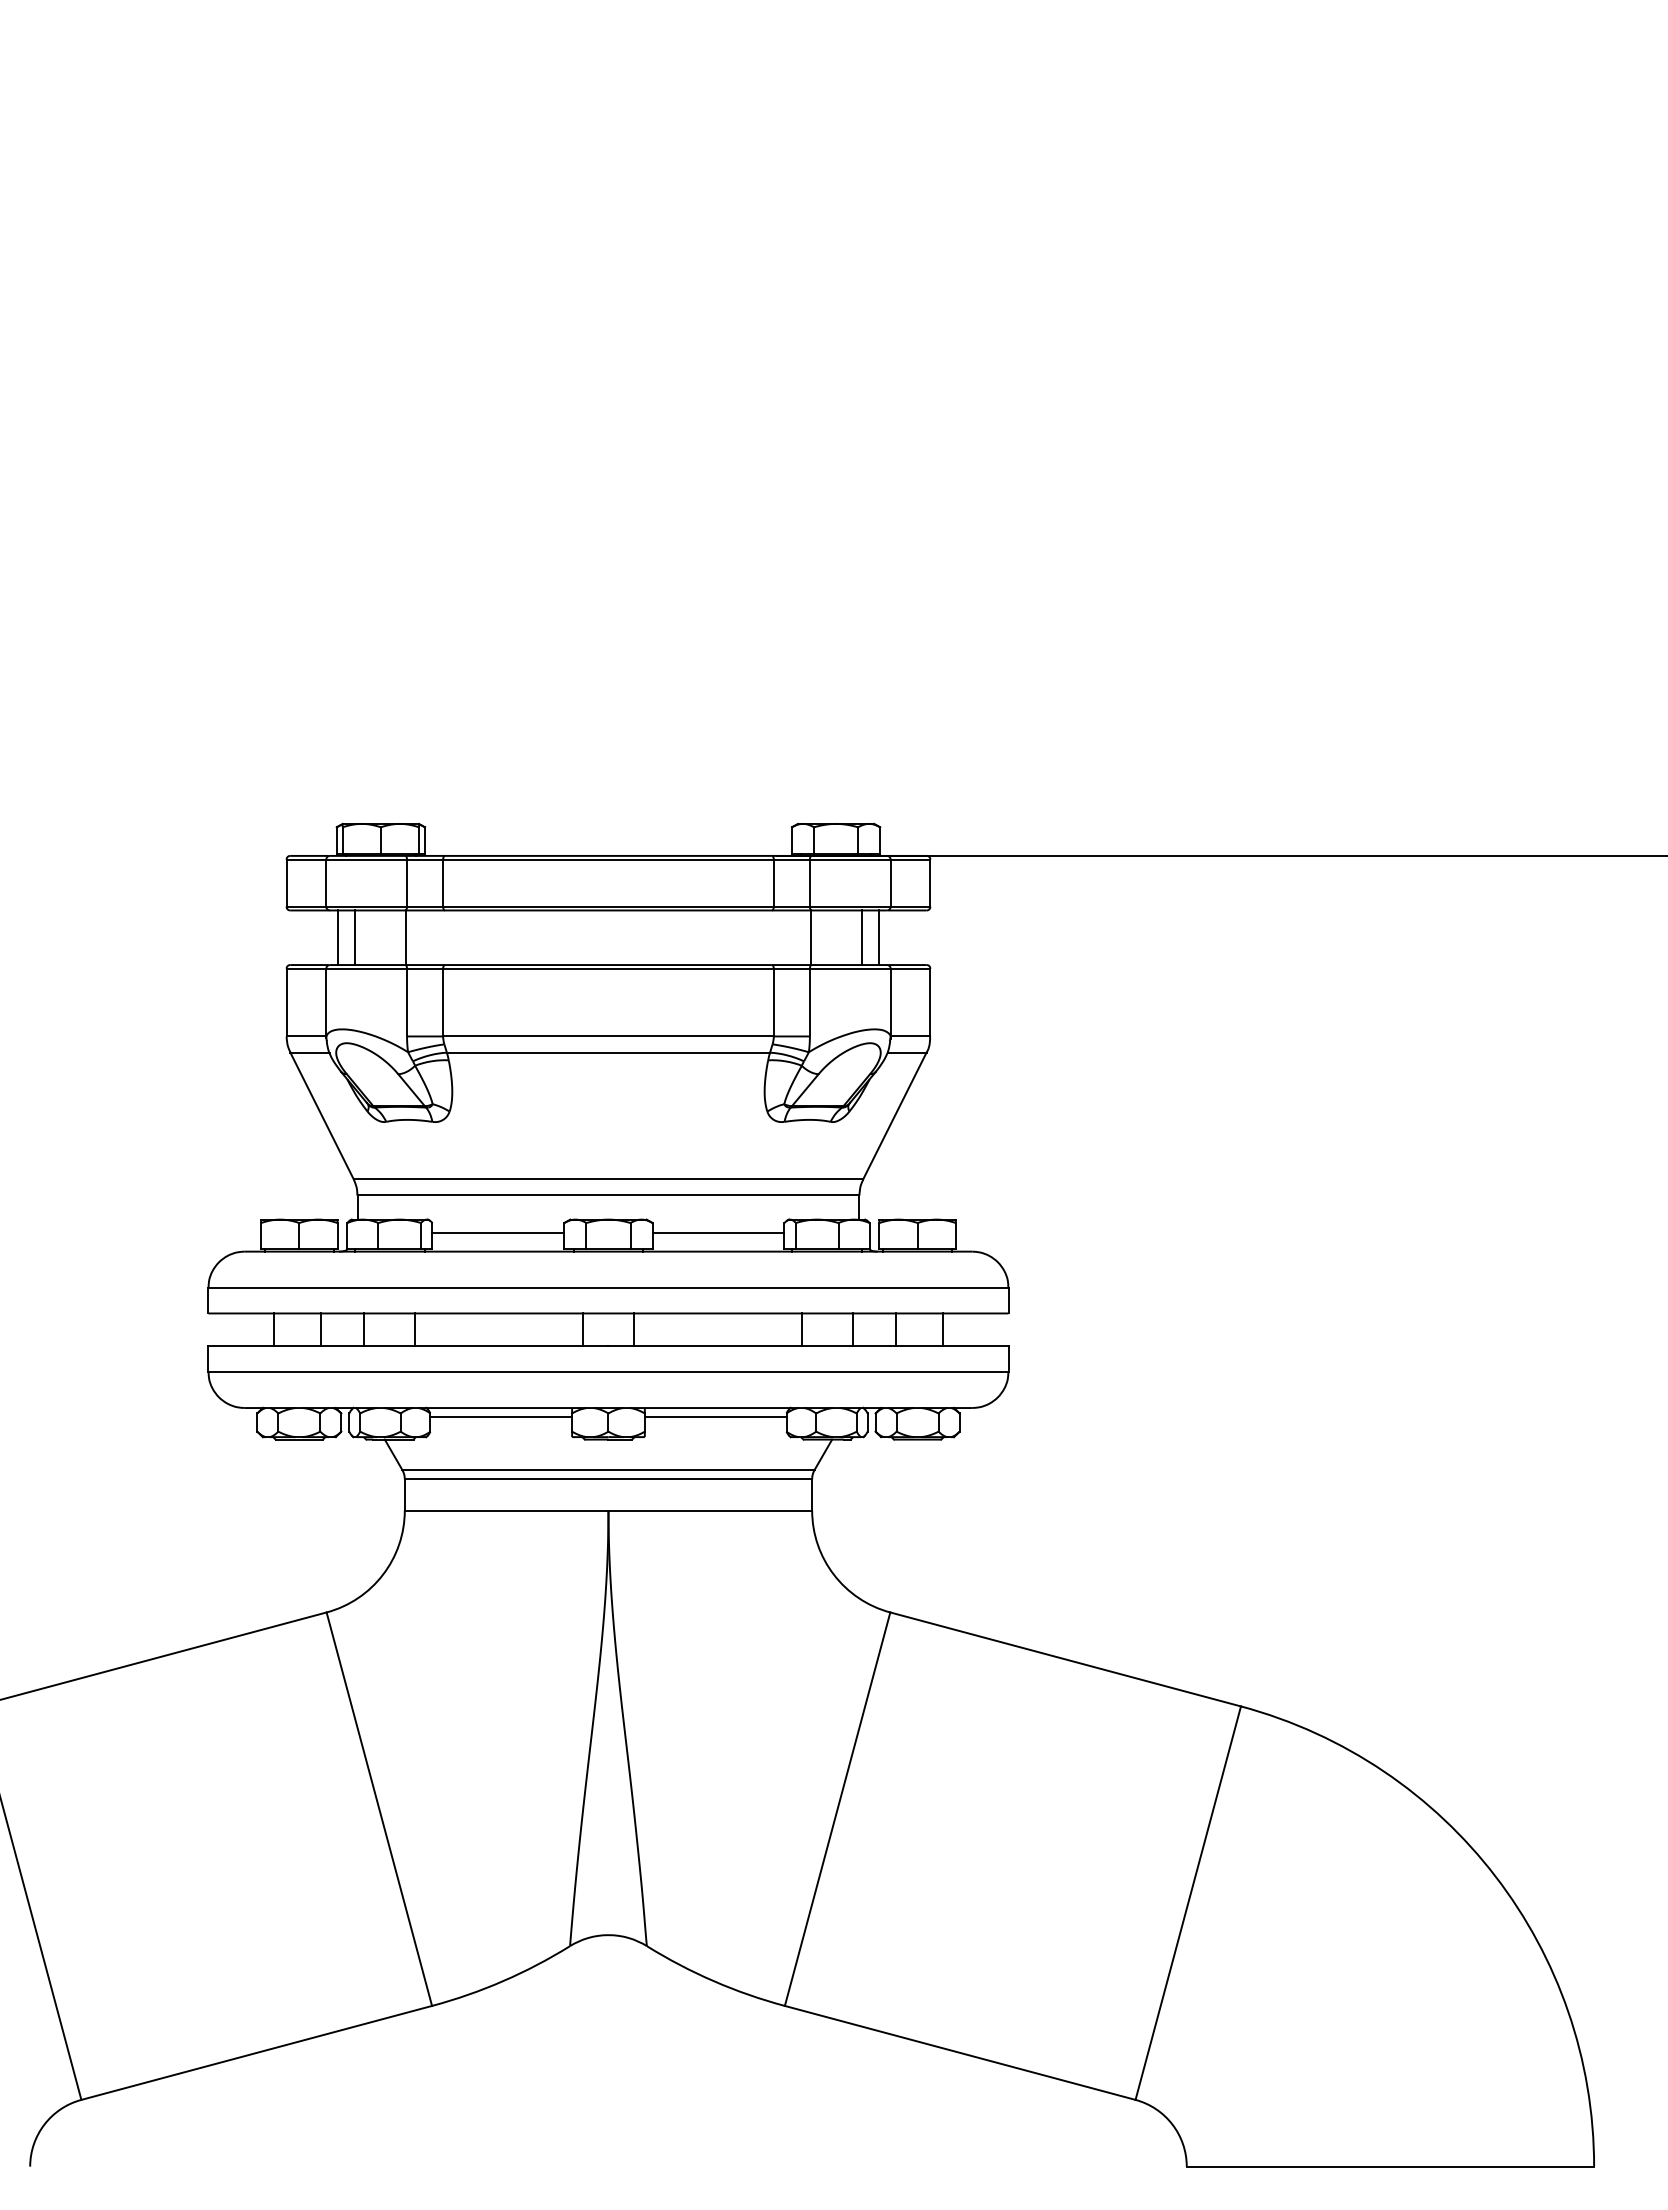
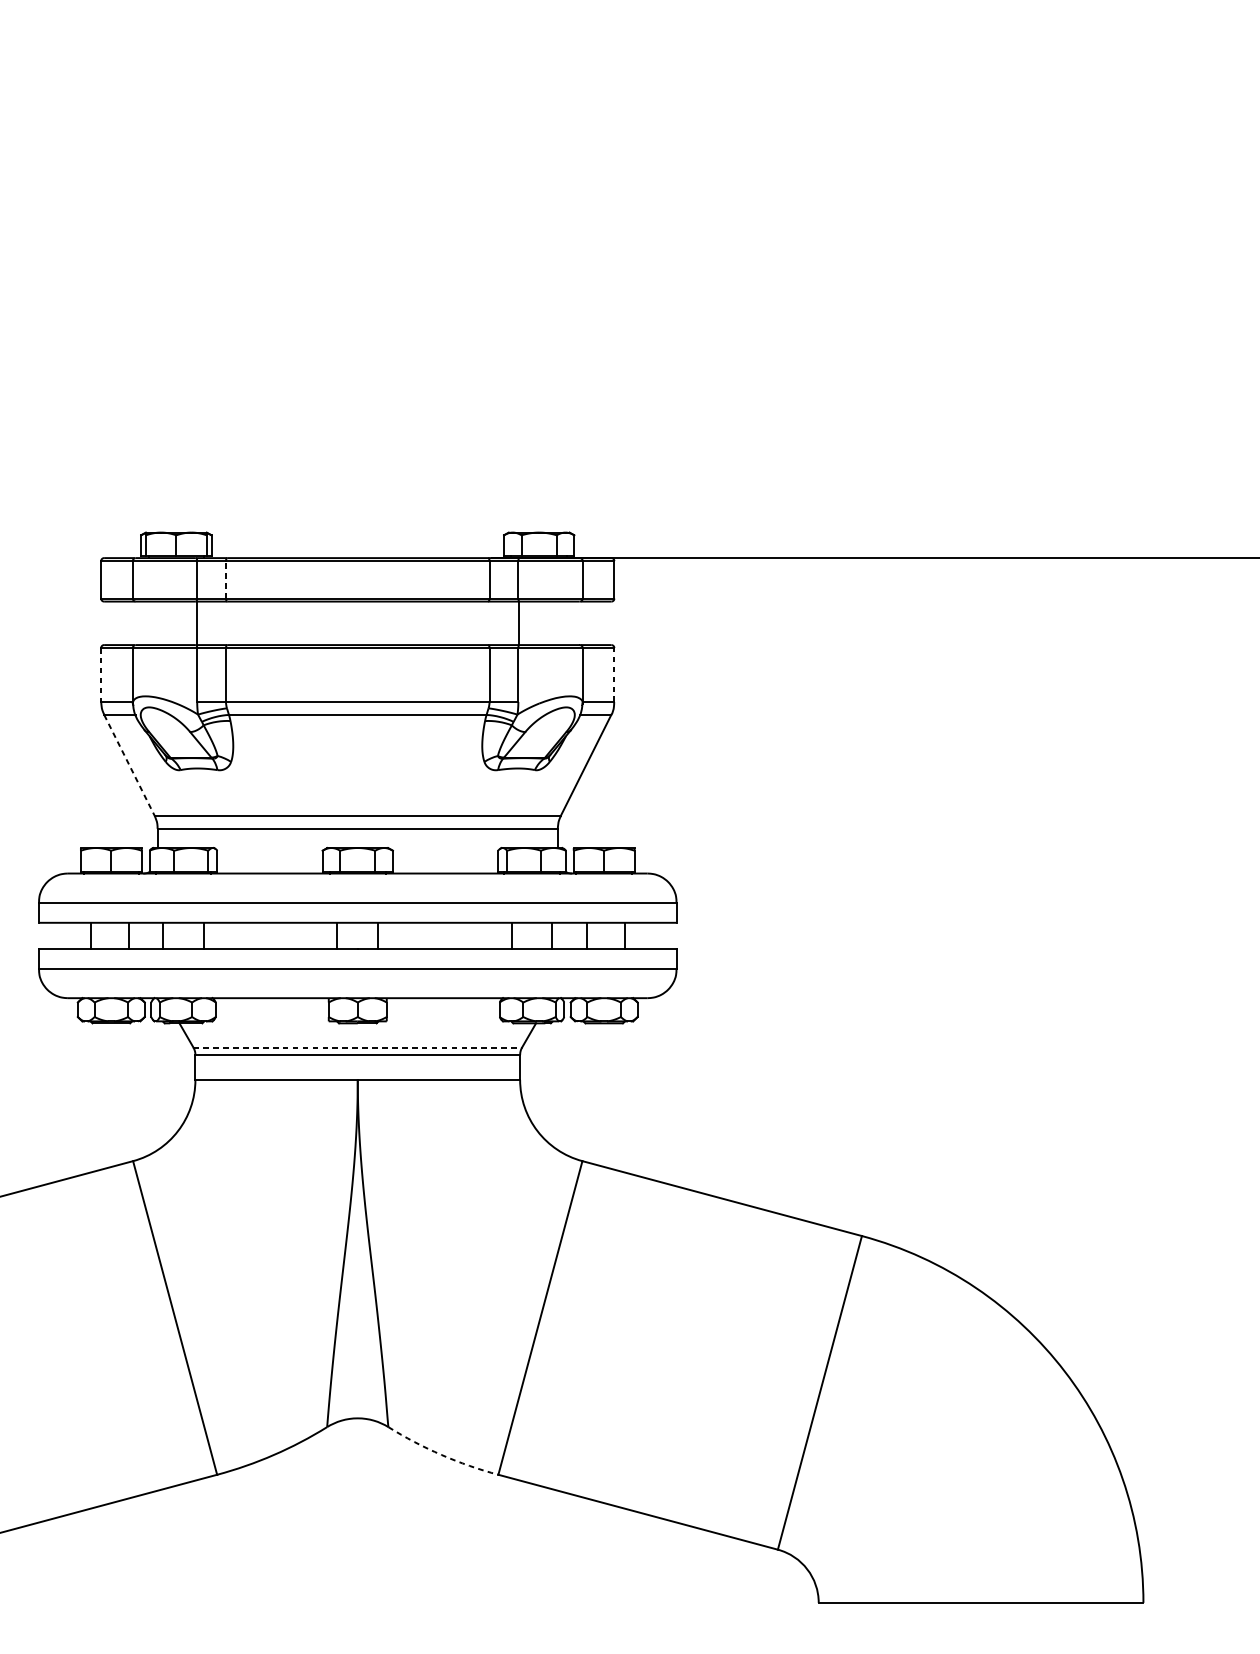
line: (443, 883) -> (226, 580), solid -> dashed
line: (337, 937) -> (141, 623), removed
line: (355, 937) -> (156, 623), removed
line: (861, 937) -> (559, 623), removed
line: (879, 937) -> (573, 623), removed
line: (286, 1002) -> (101, 674), solid -> dashed
line: (930, 1002) -> (614, 674), solid -> dashed
line: (322, 1115) -> (129, 765), solid -> dashed
line: (498, 1233) -> (270, 859), removed
line: (718, 1233) -> (445, 859), removed
line: (501, 1417) -> (272, 1005), removed
line: (715, 1417) -> (443, 1005), removed
line: (608, 1470) -> (357, 1047), solid -> dashed
arc: (713, 1981) -> (441, 1455), solid -> dashed

